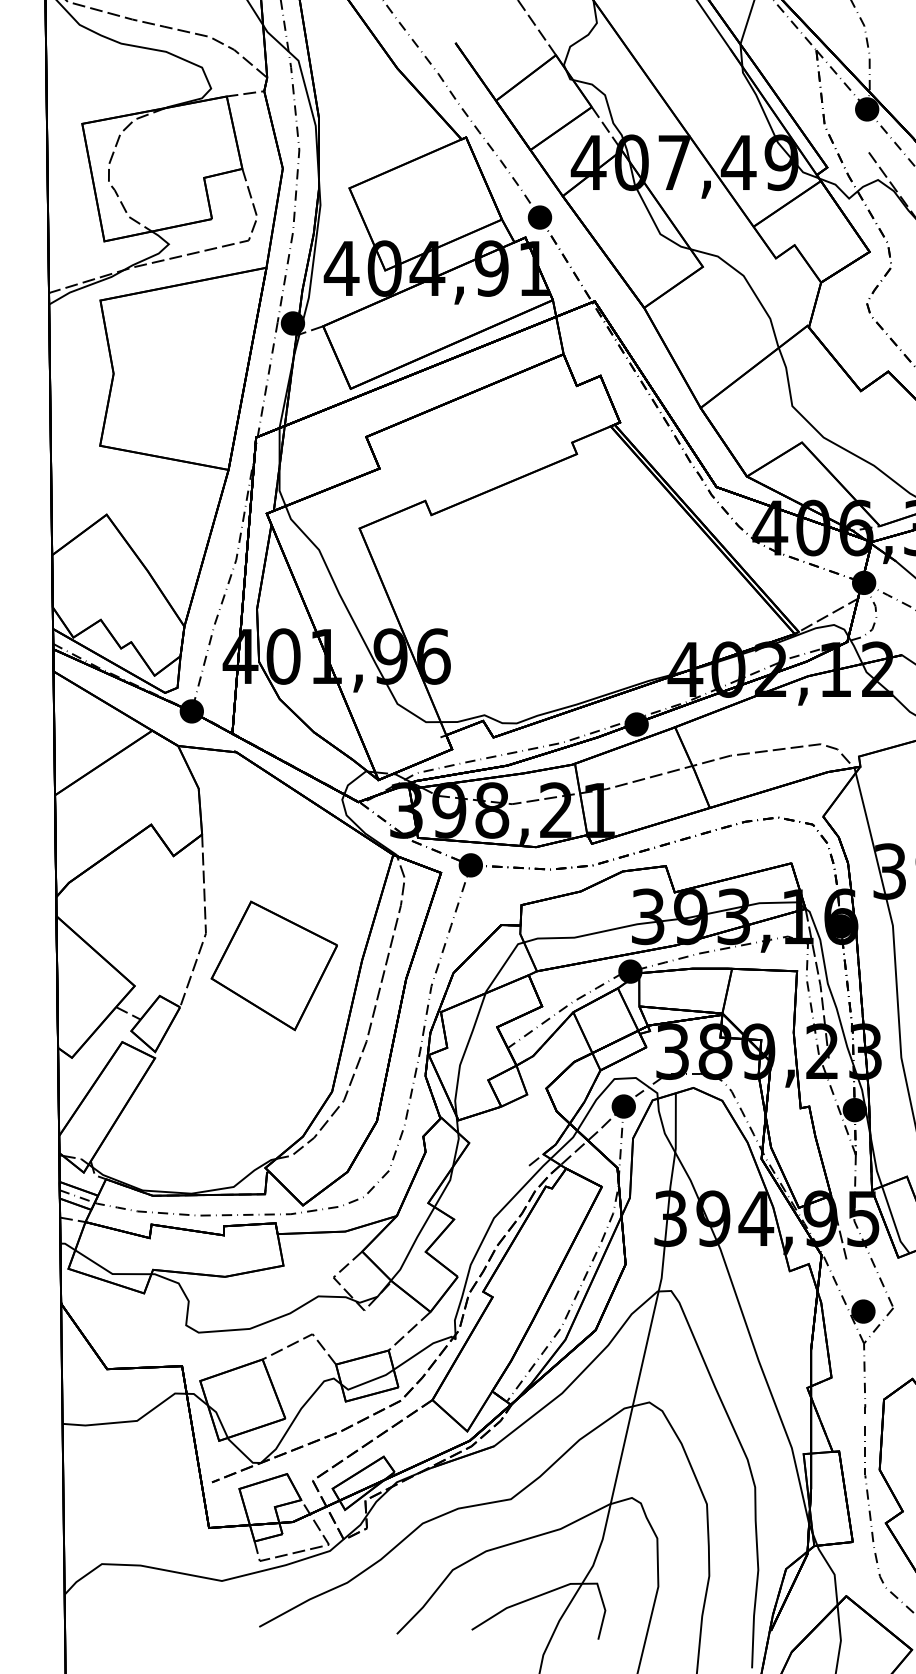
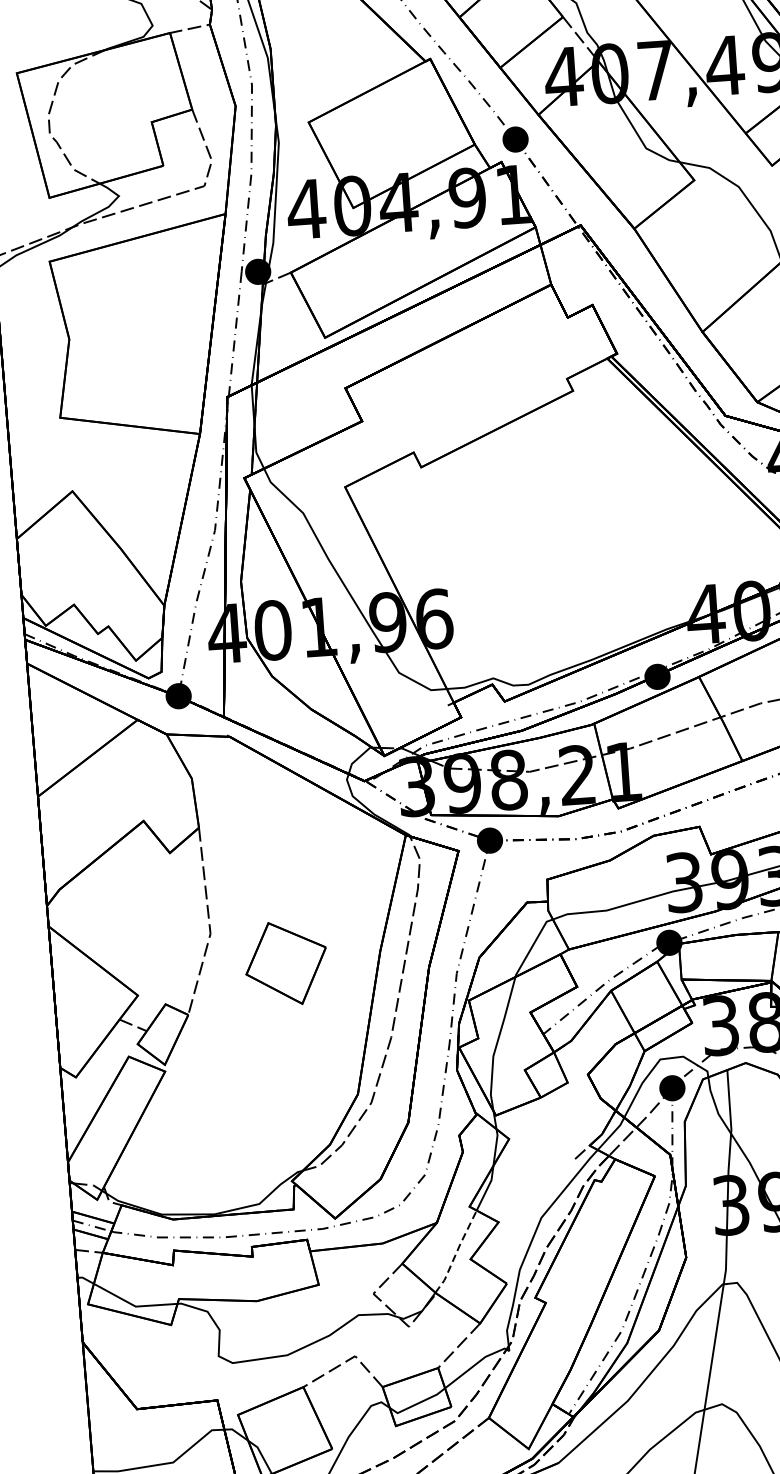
part: (273, 965) -> (285, 963), size x0.6
line: (413, 1244) -> (456, 1252), solid -> dashed

